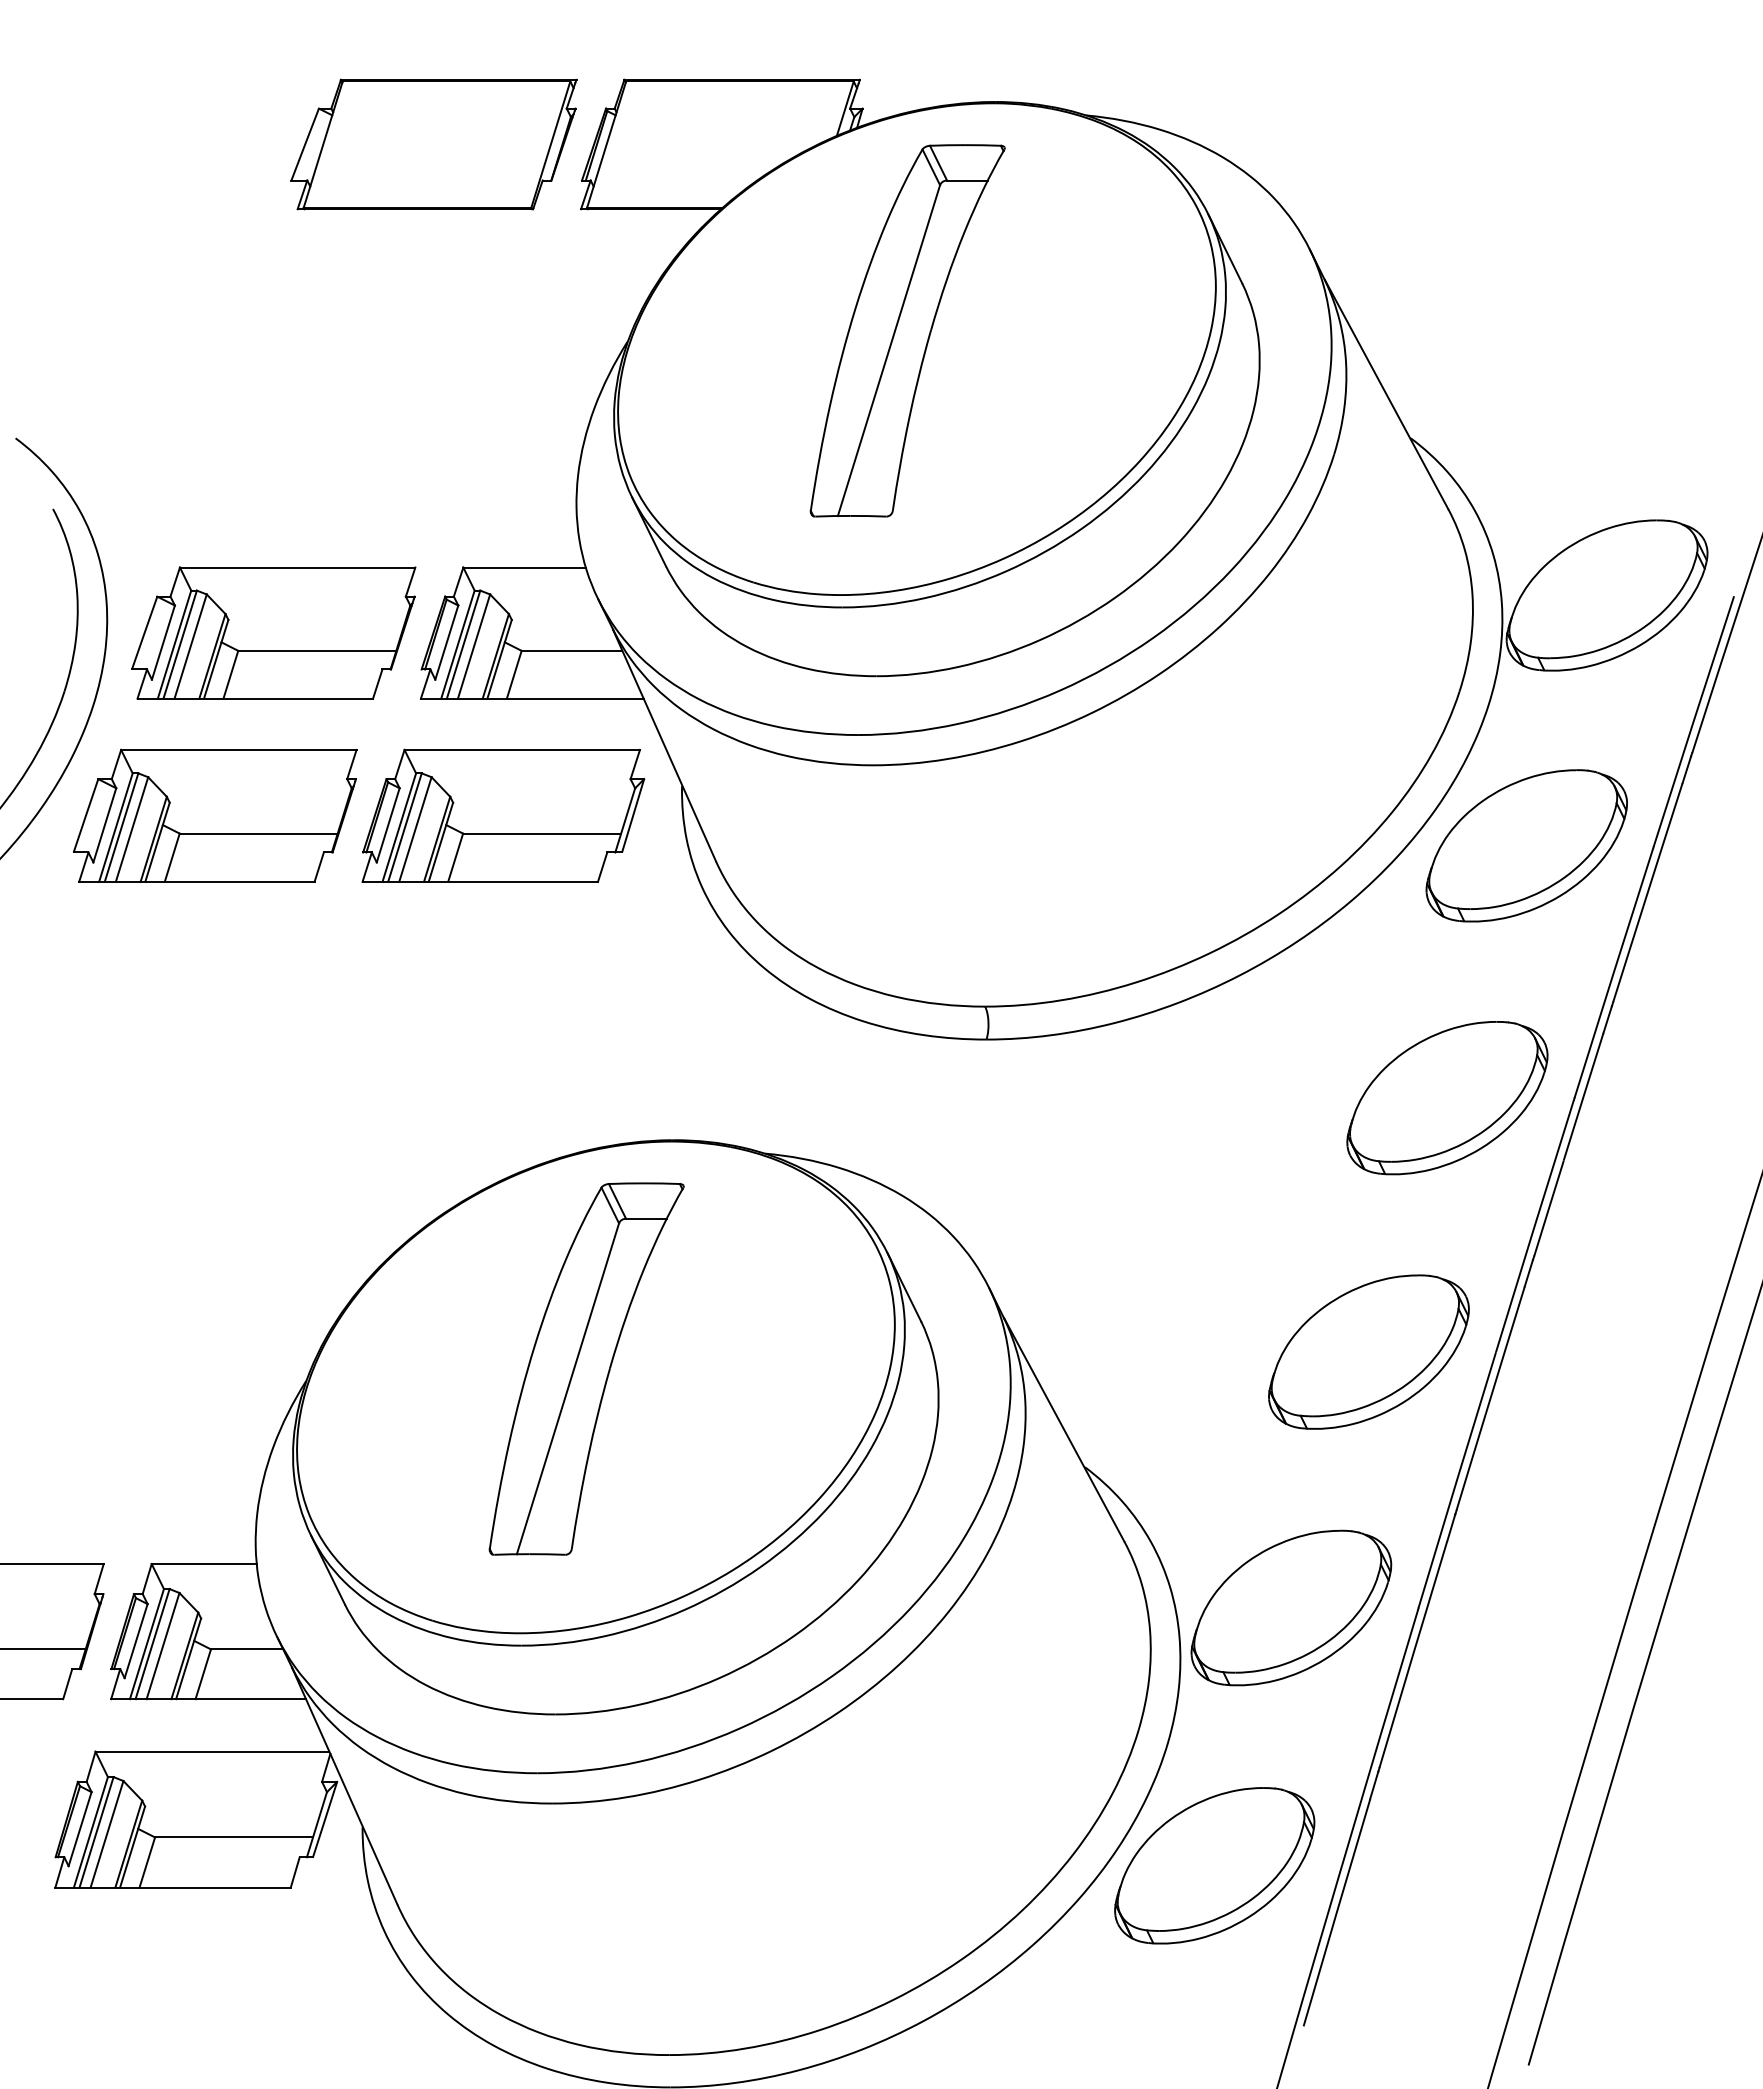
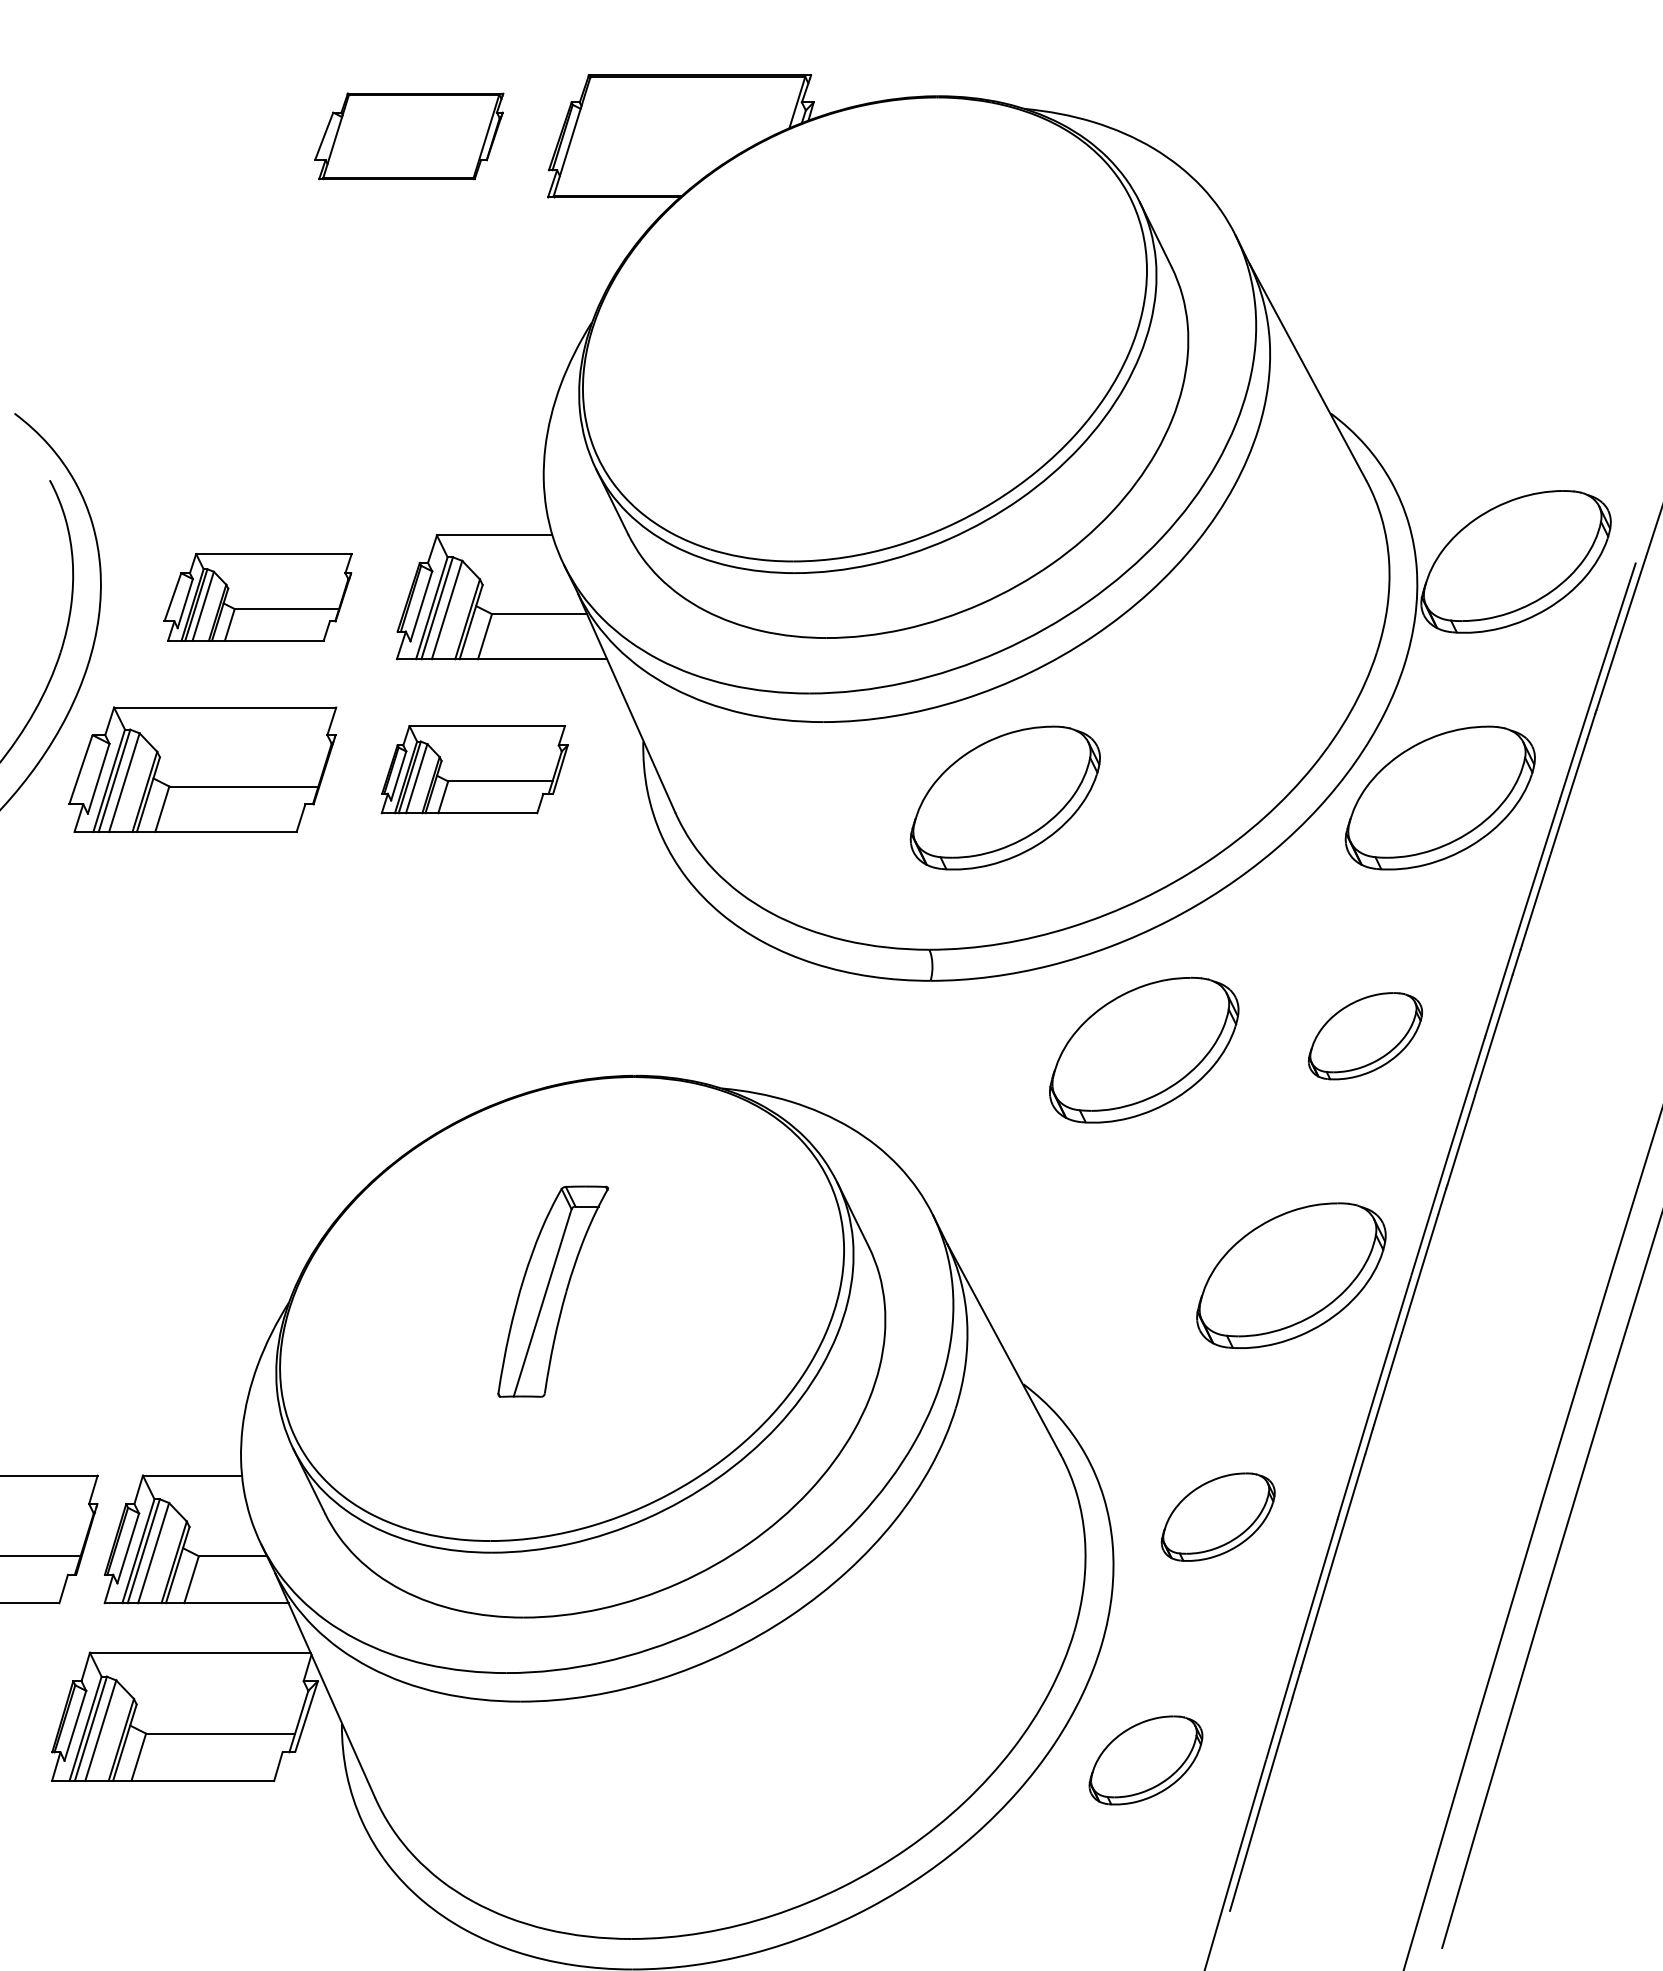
part: (433, 144) -> (408, 136), size x0.7
part: (907, 330) -> (856, 311), removed
part: (273, 632) -> (257, 596), size x0.7
part: (503, 815) -> (474, 769), size x0.7
part: (1065, 845) -> (1005, 797), added
part: (1447, 1098) -> (1365, 1036), size x0.6
part: (1212, 1112) -> (1143, 1049), added
part: (586, 1368) -> (553, 1291), size x0.6
part: (1291, 1607) -> (1218, 1516), size x0.6
part: (1214, 1865) -> (1145, 1760), size x0.6

